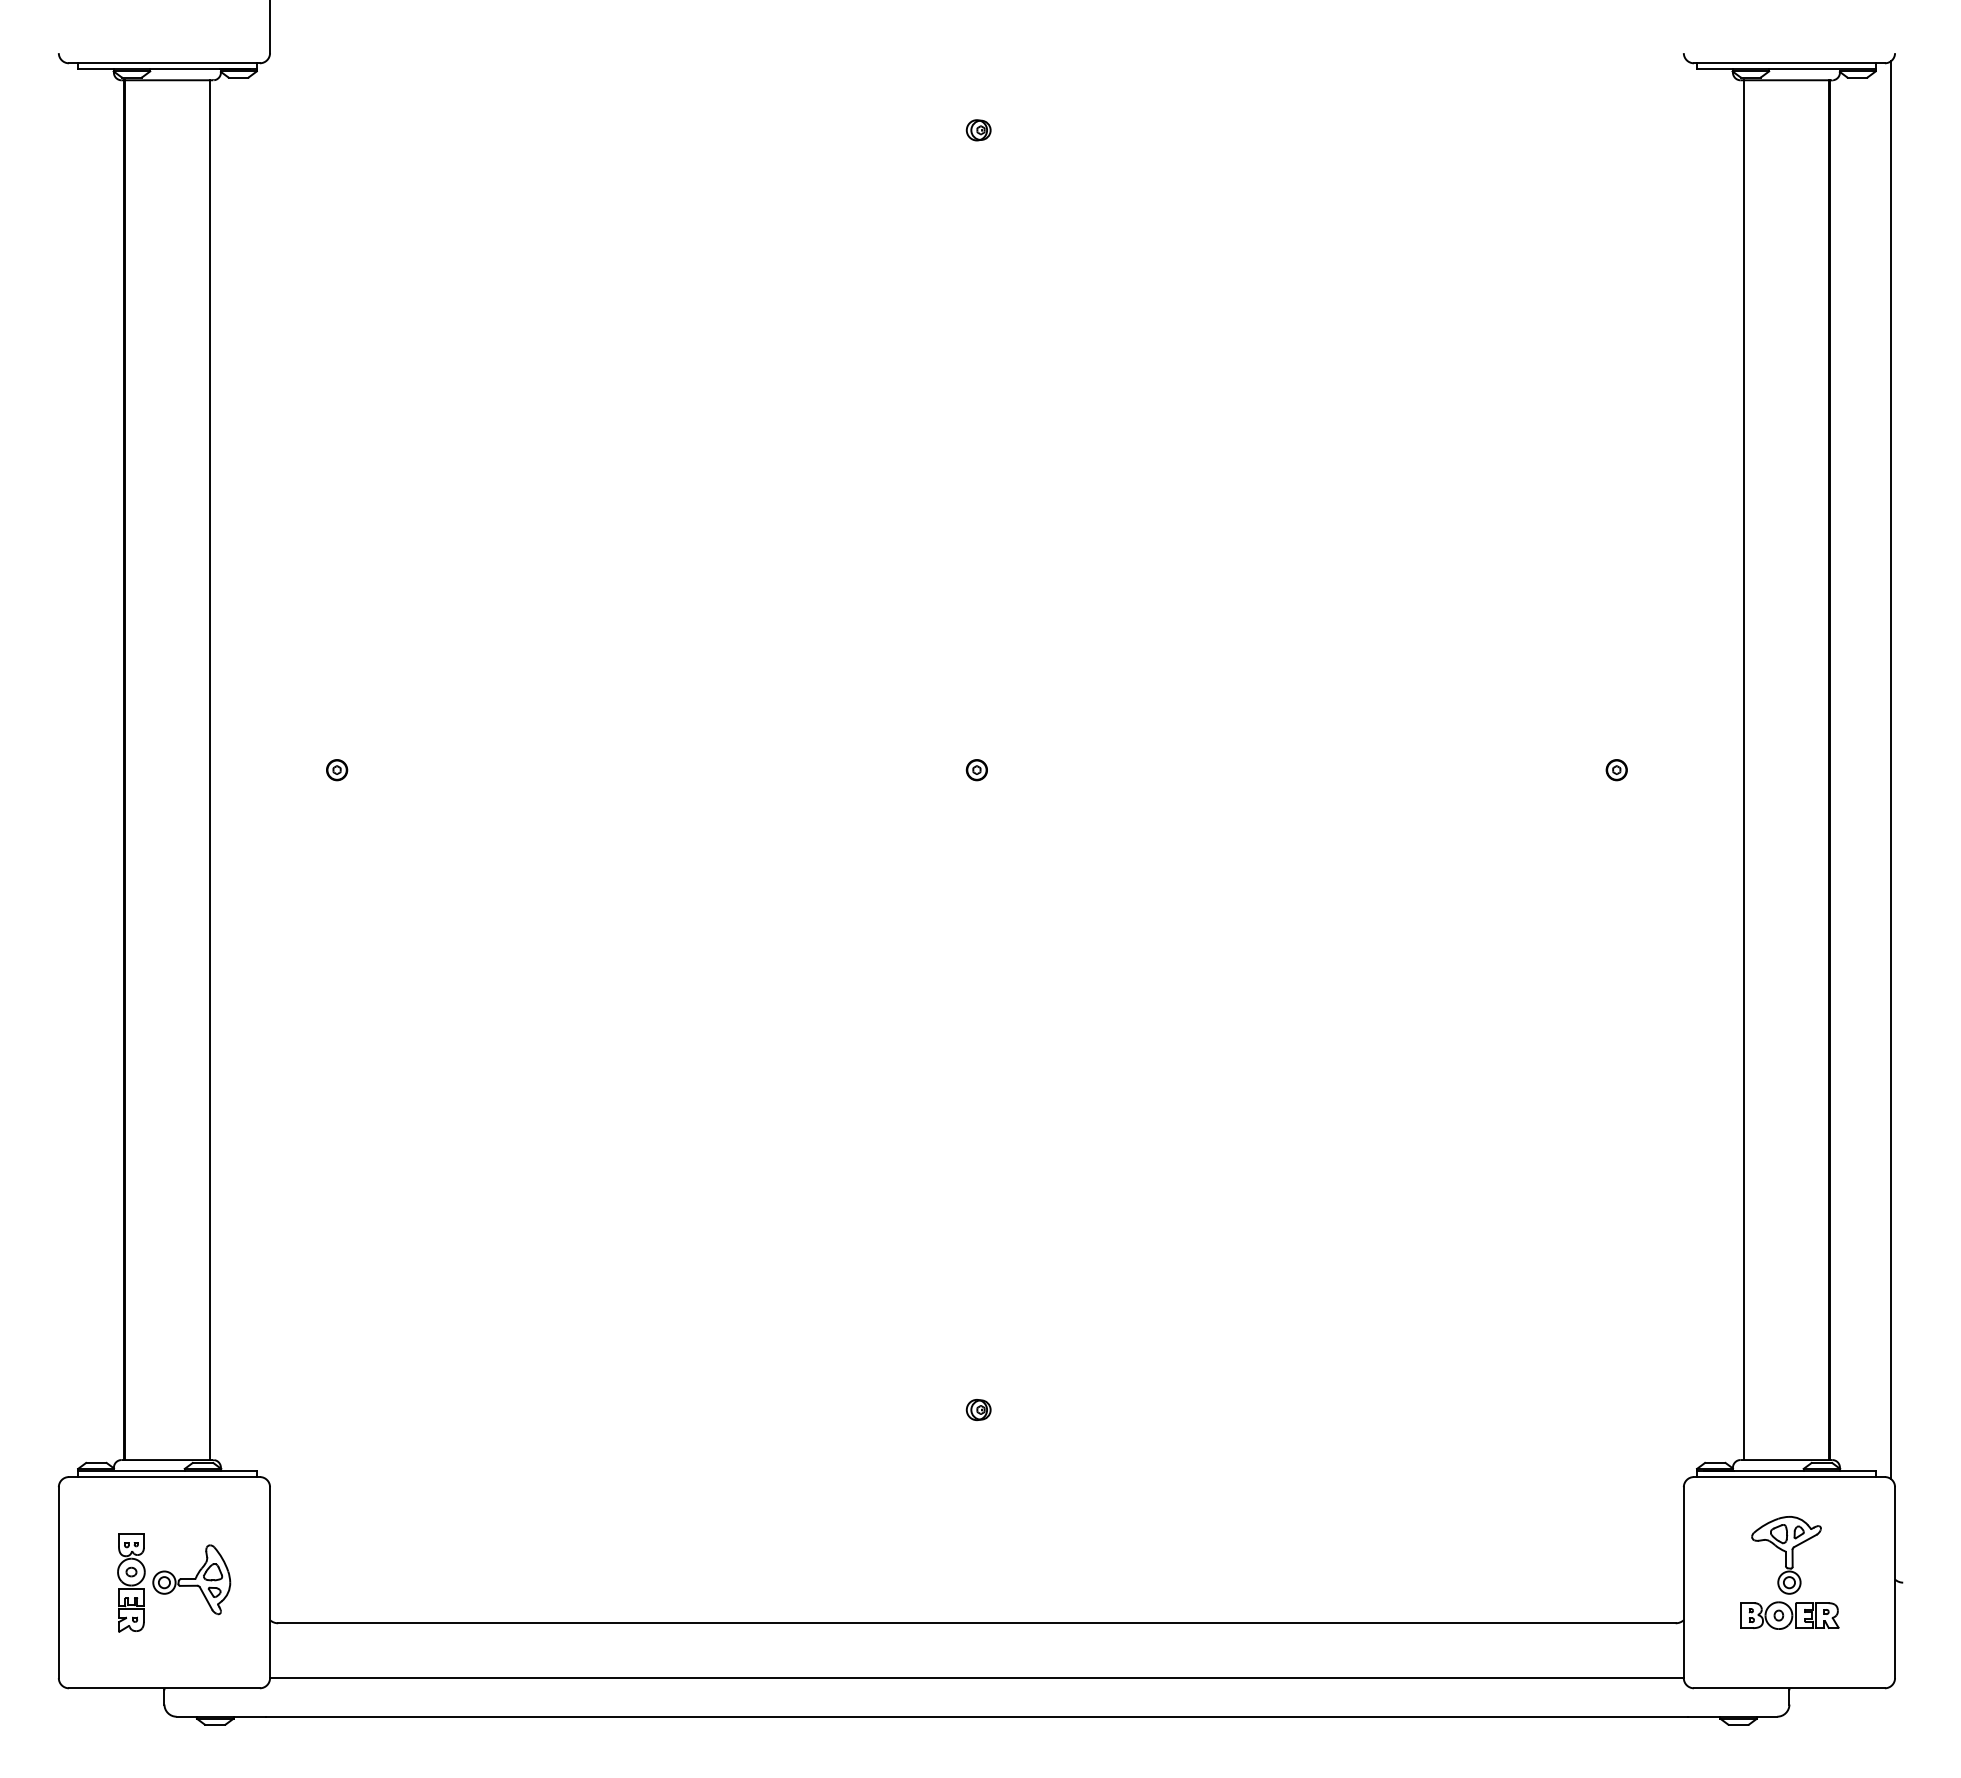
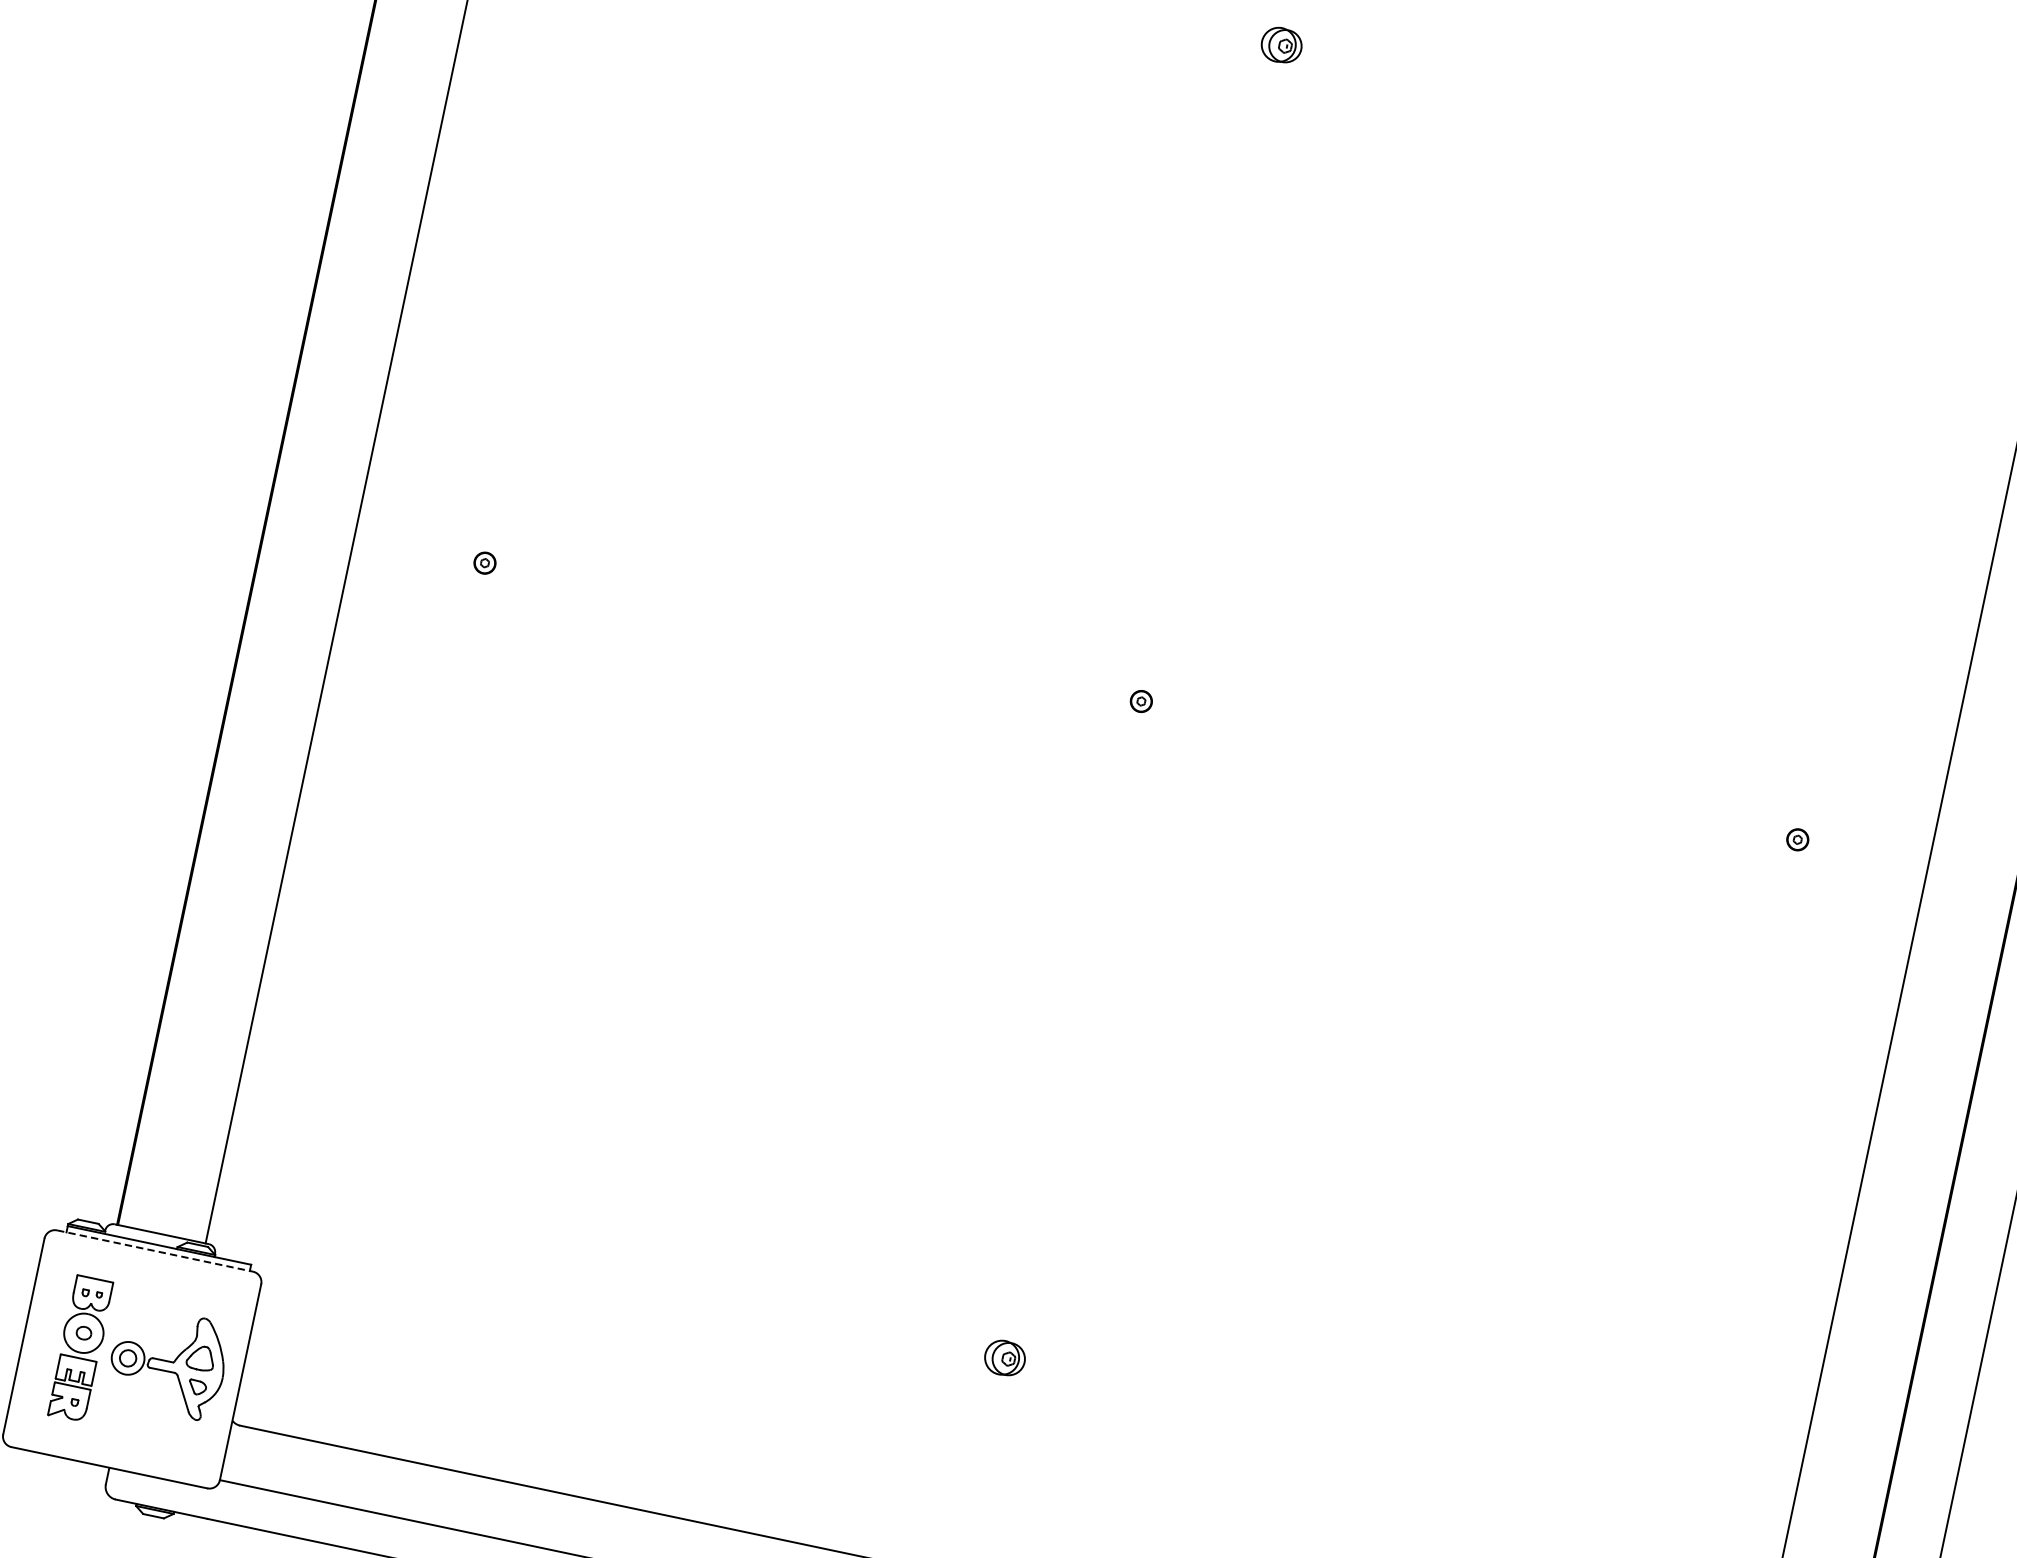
part: (978, 130) -> (1281, 45), size x1.6
part: (978, 1409) -> (1004, 1357), size x1.6
line: (164, 1477) -> (155, 1251), solid -> dashed
part: (174, 1582) -> (142, 1361), size x1.4

